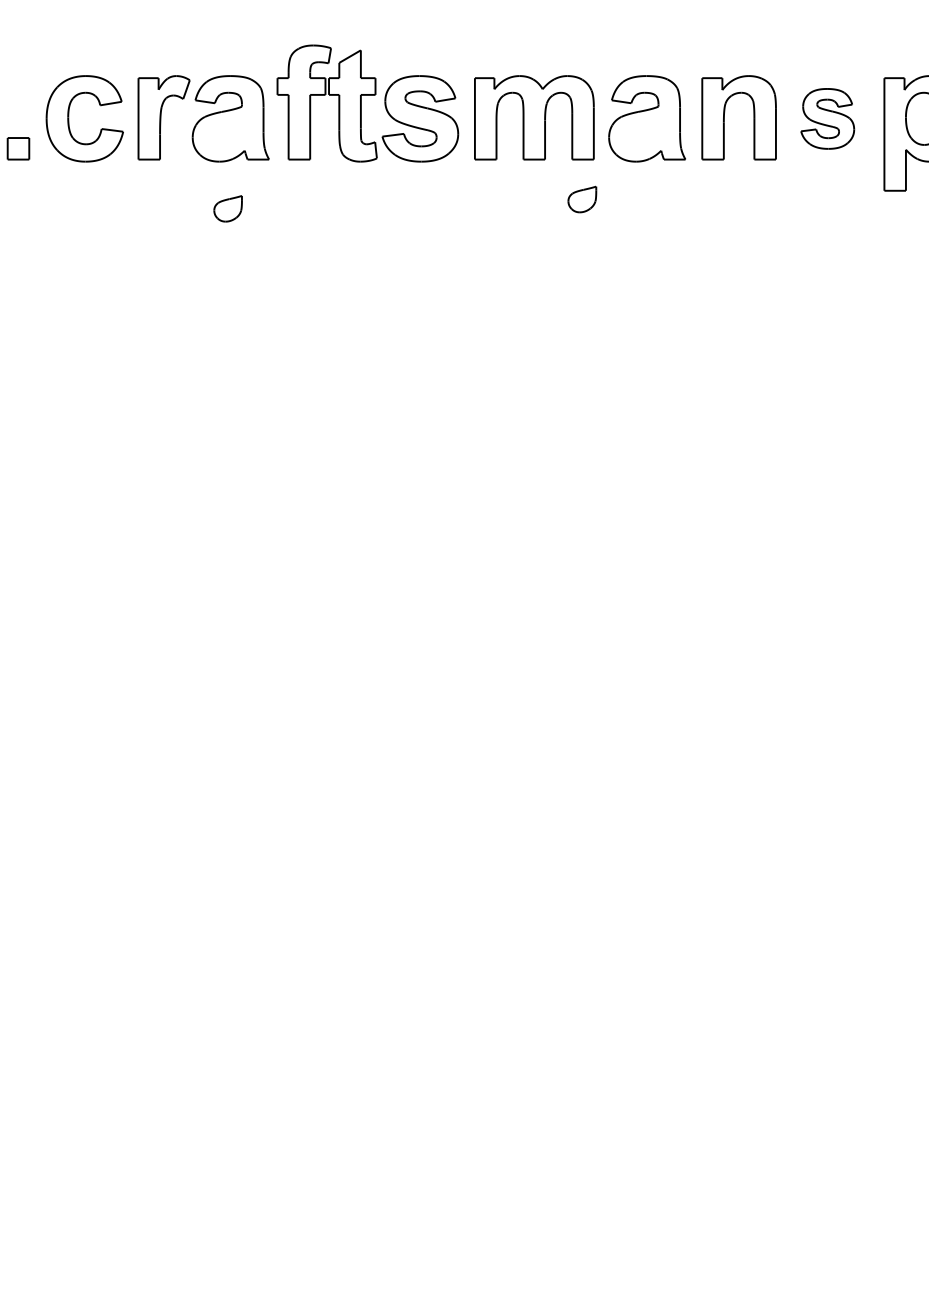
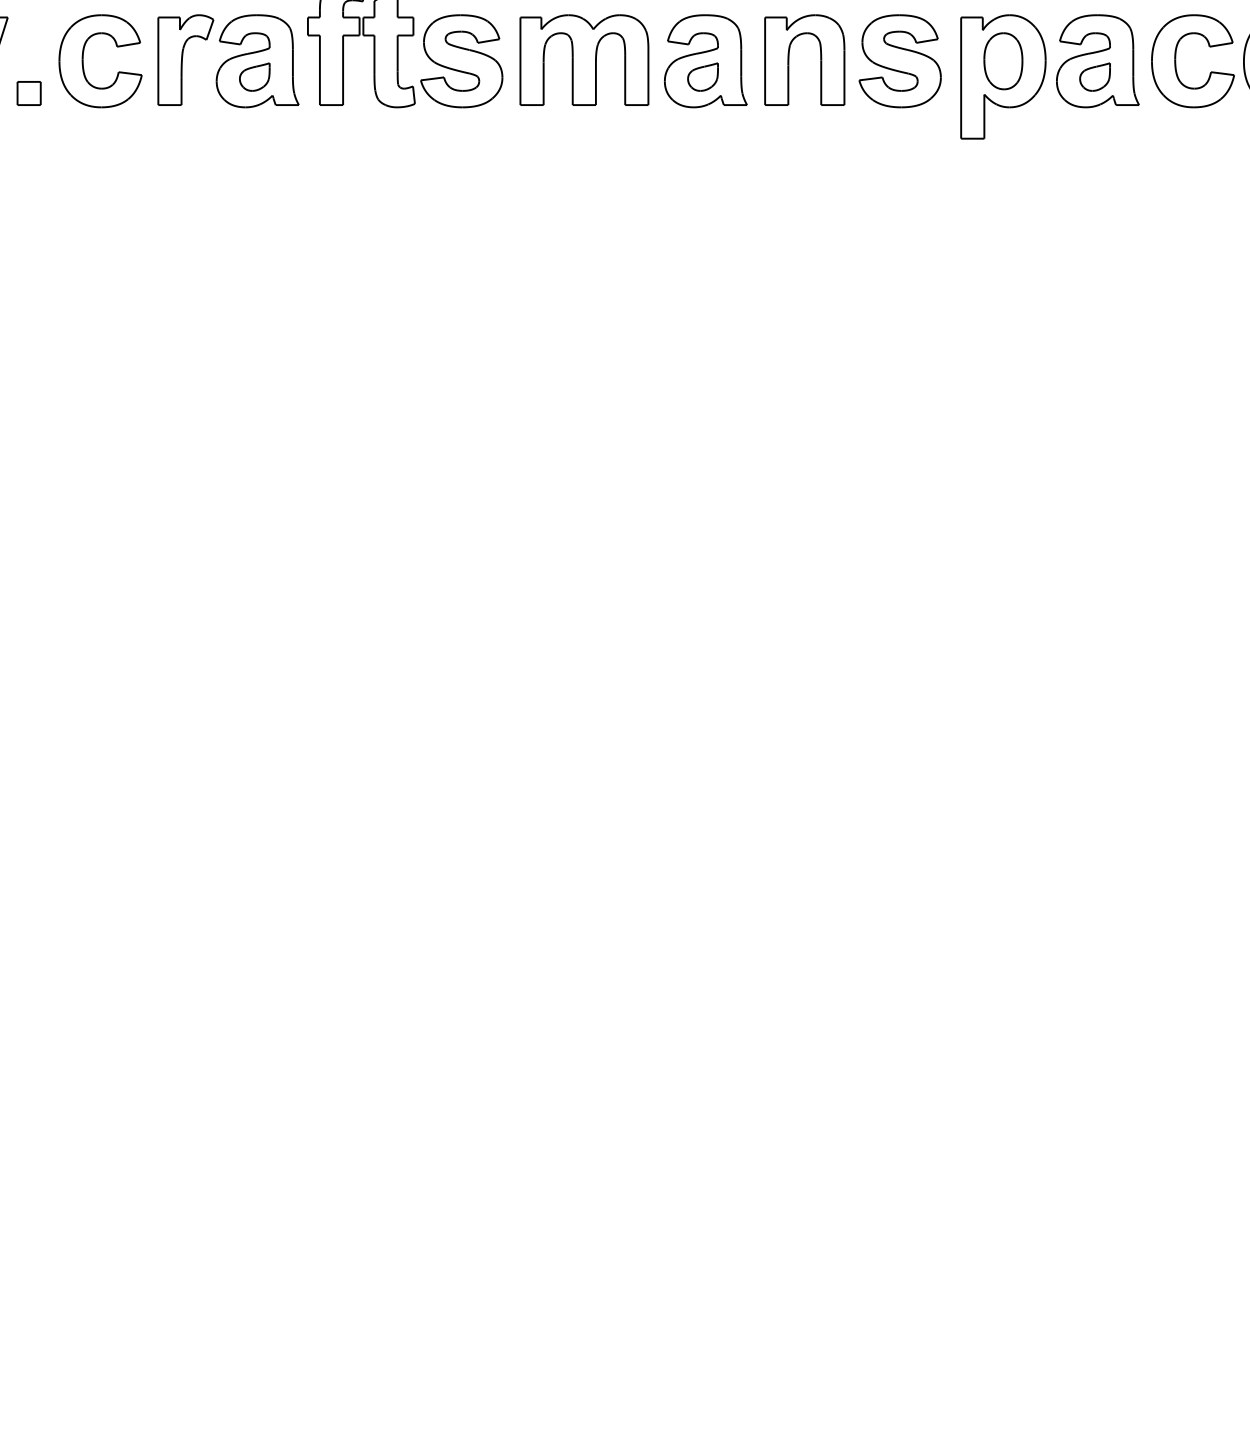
part: (827, 119) -> (899, 61), size x1.43
part: (581, 198) -> (702, 76), moved
part: (227, 208) -> (254, 76), moved

